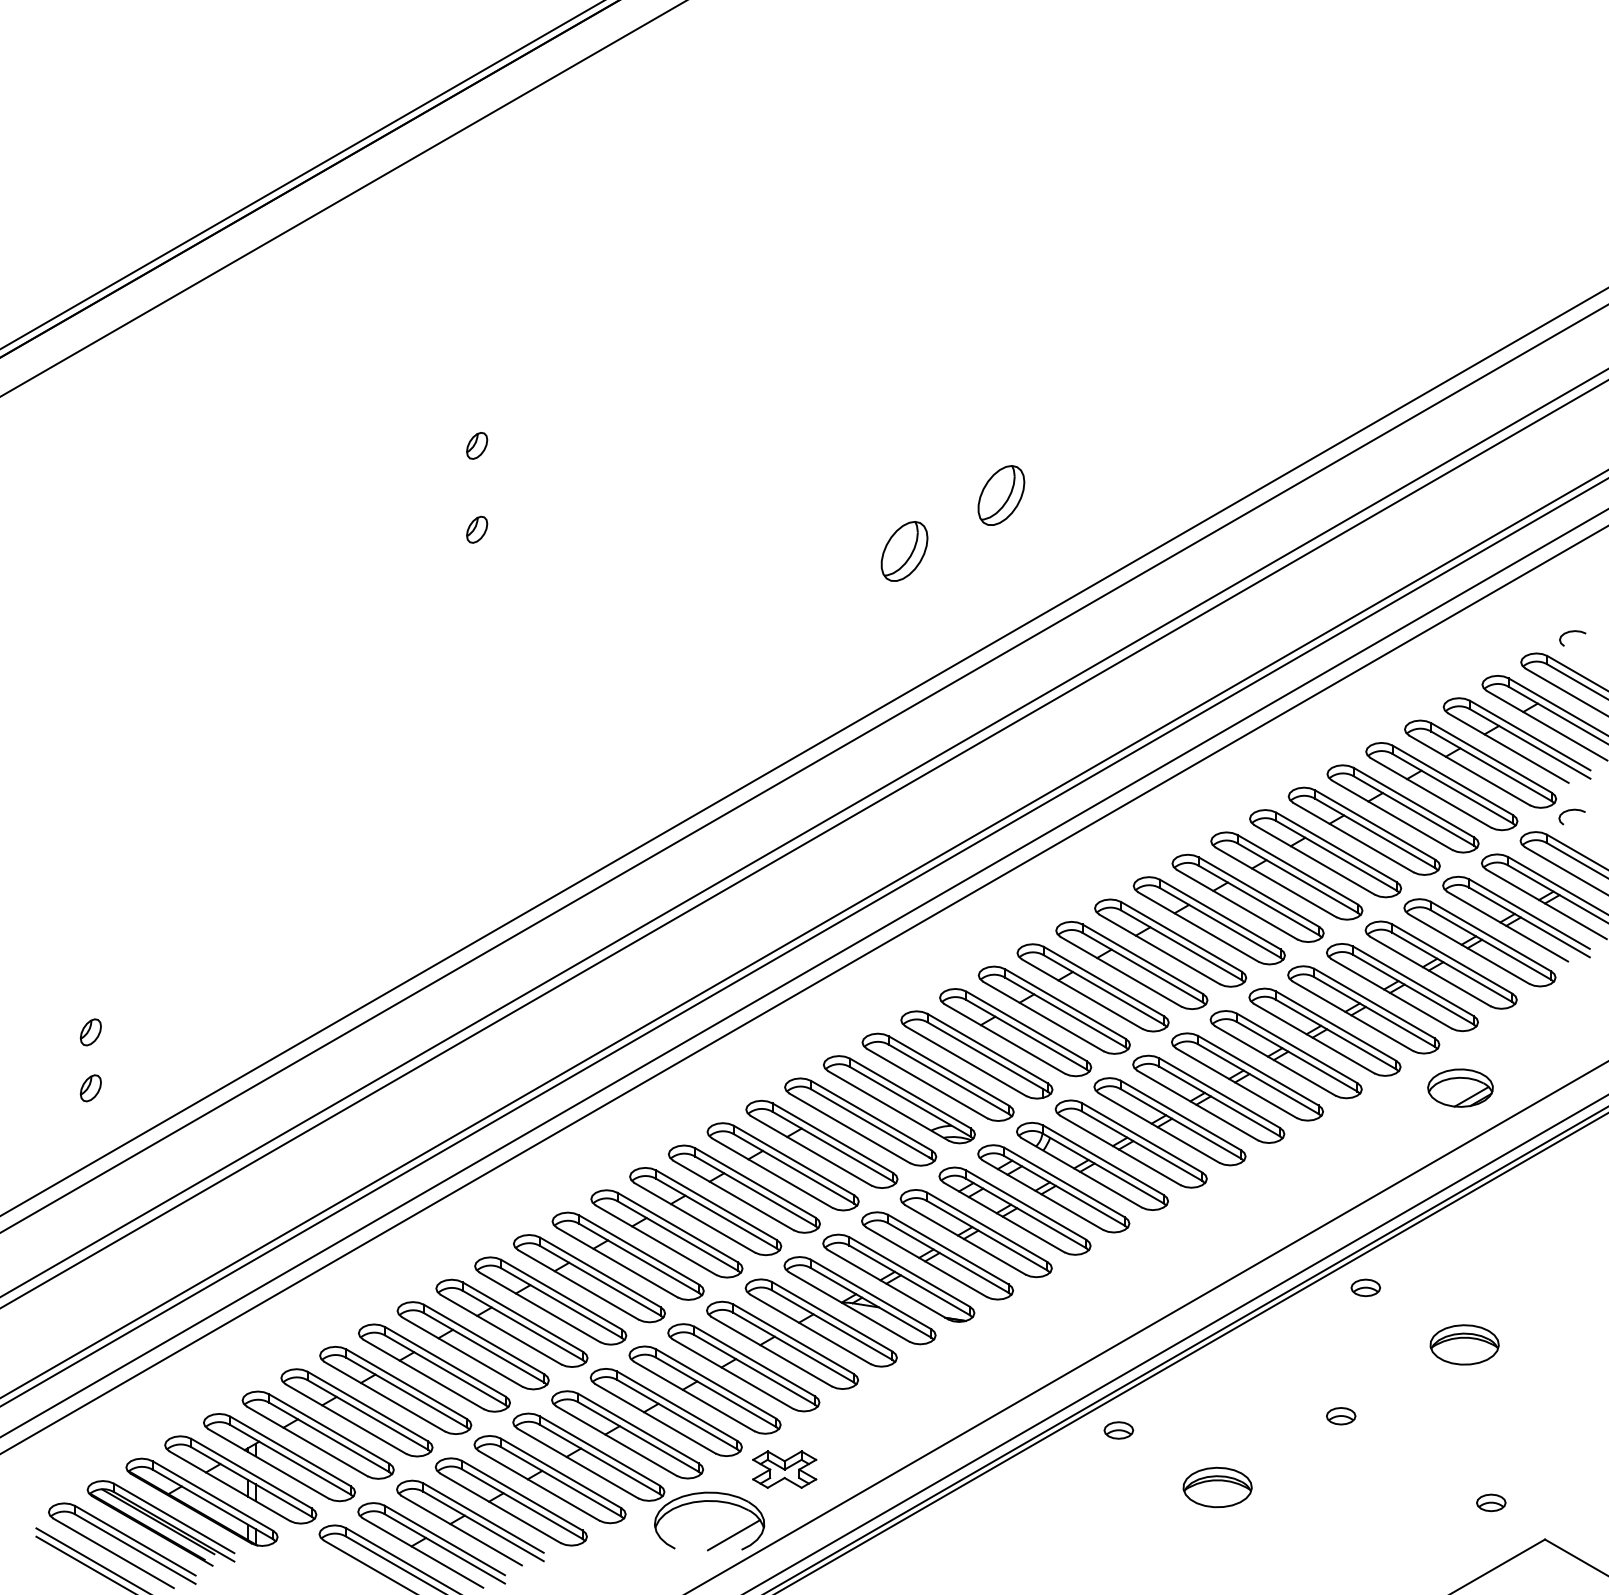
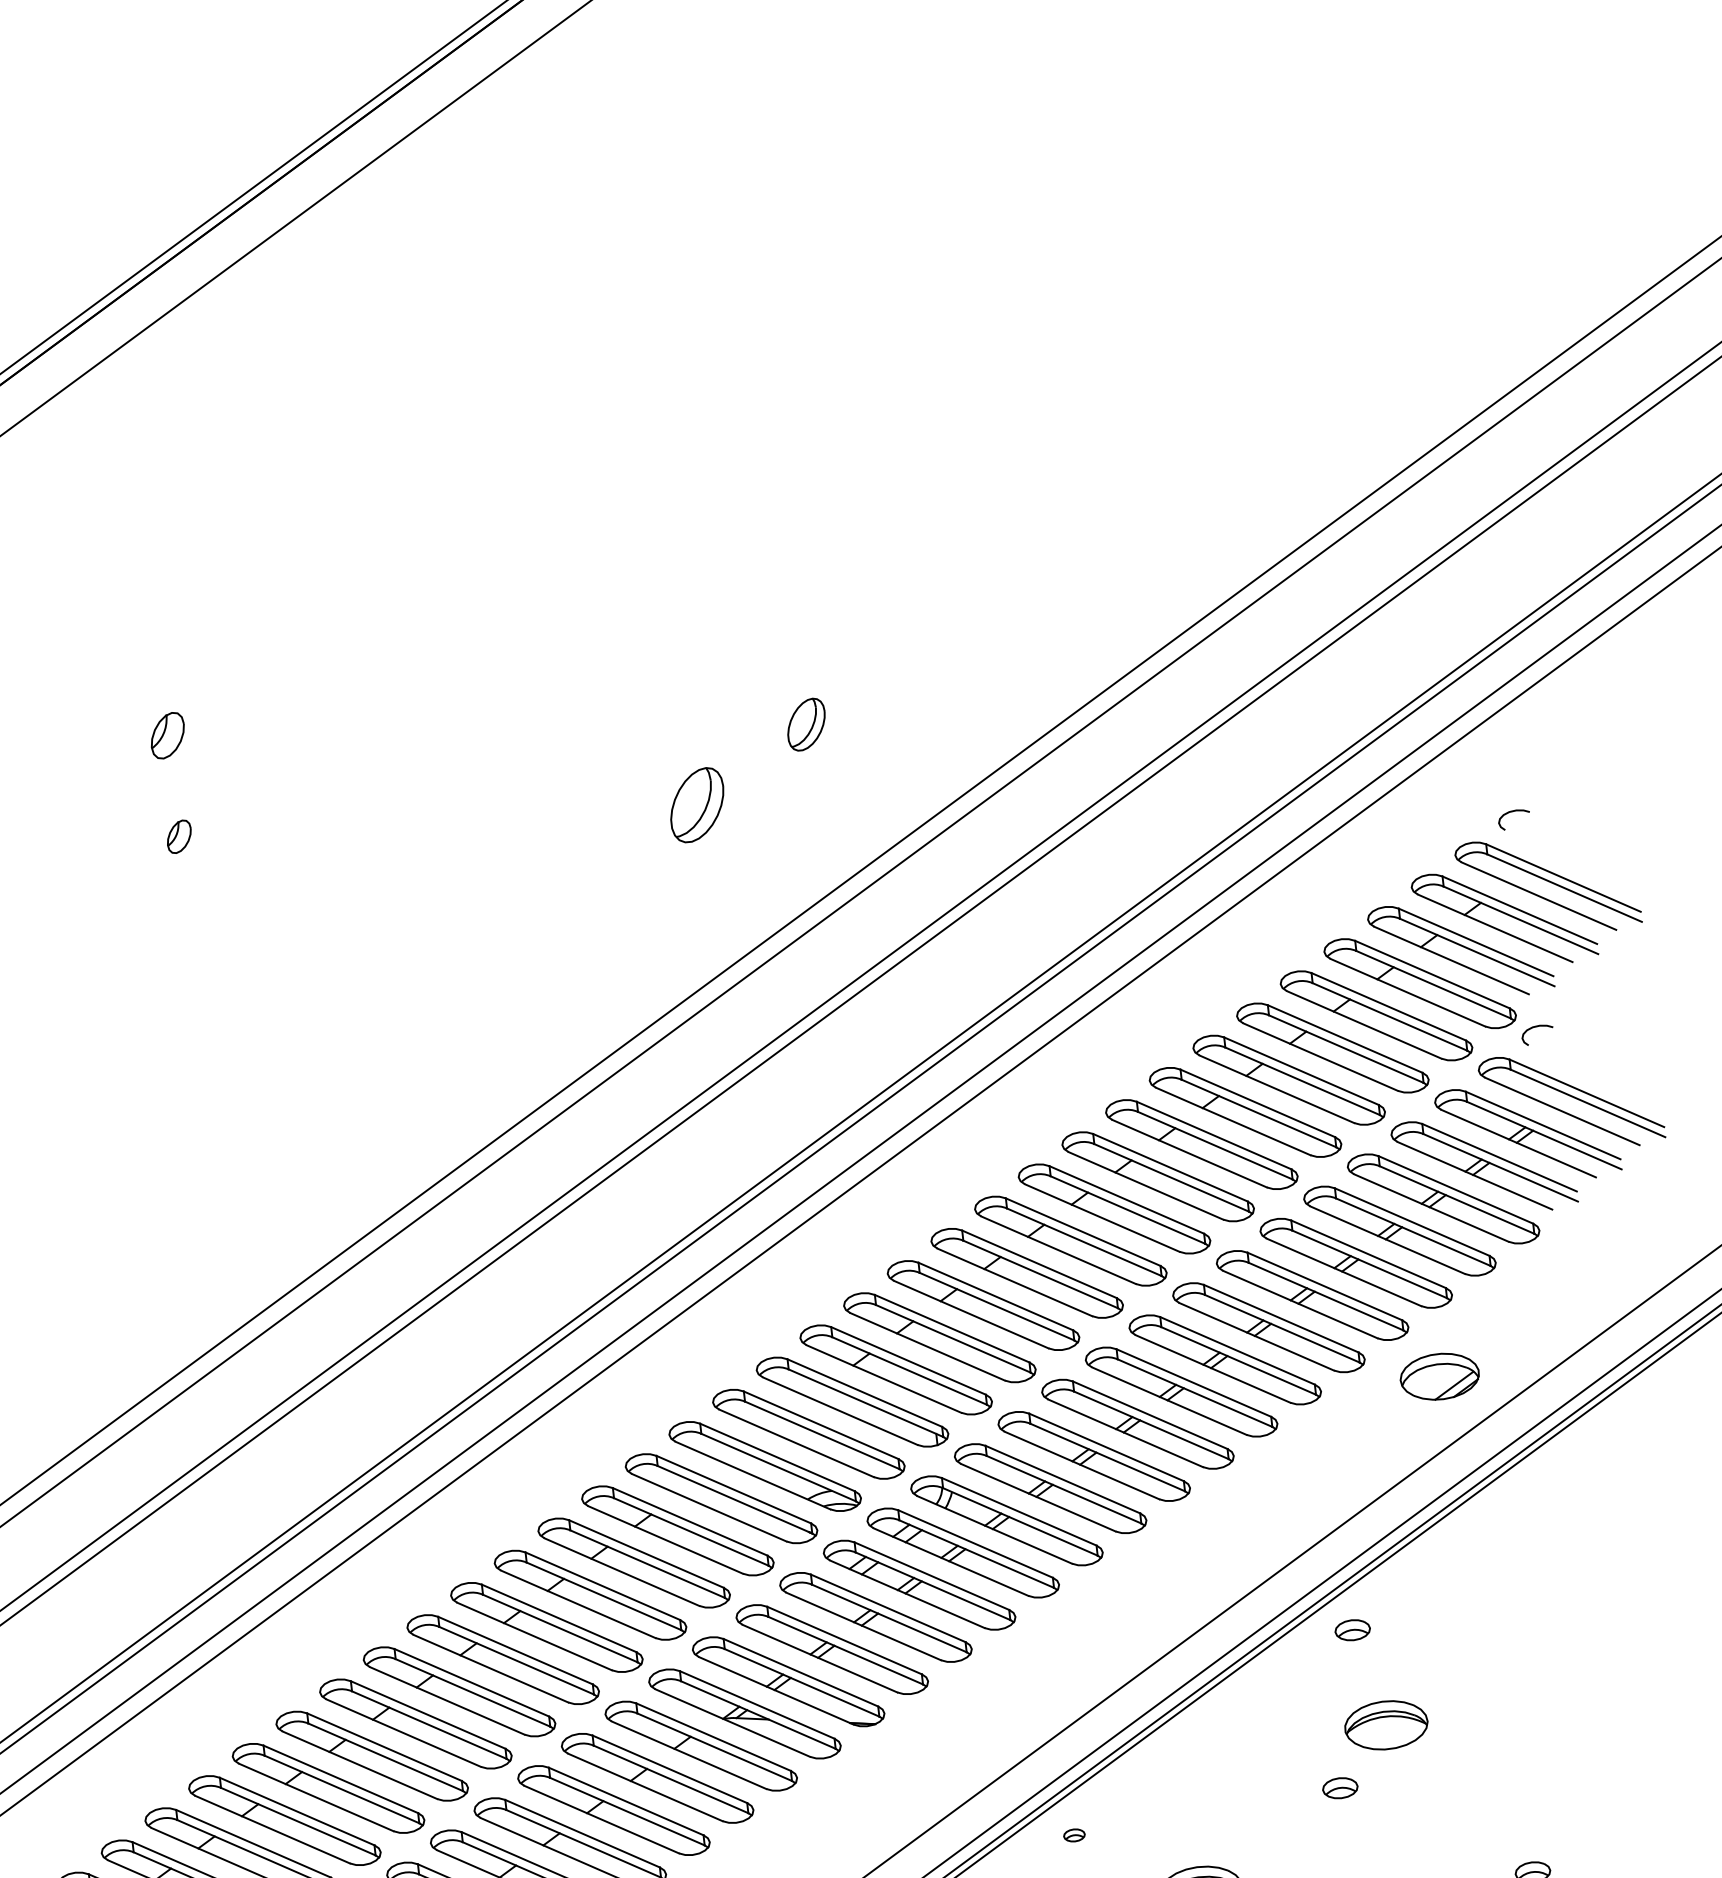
part: (477, 445) -> (168, 735), size x1.4
part: (1001, 495) -> (806, 724), size x0.7
part: (1464, 1344) -> (1386, 1724), moved
part: (1118, 1430) -> (1073, 1835), size x0.6

